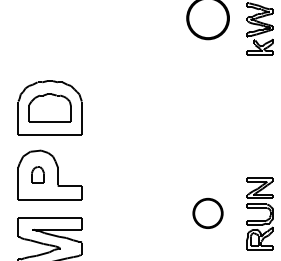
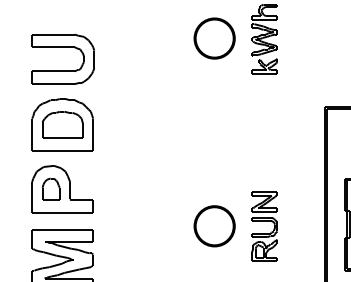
part: (49, 27) -> (62, 47), added
part: (37, 174) -> (50, 188), size x1.43
part: (207, 213) -> (214, 226), size x1.43

